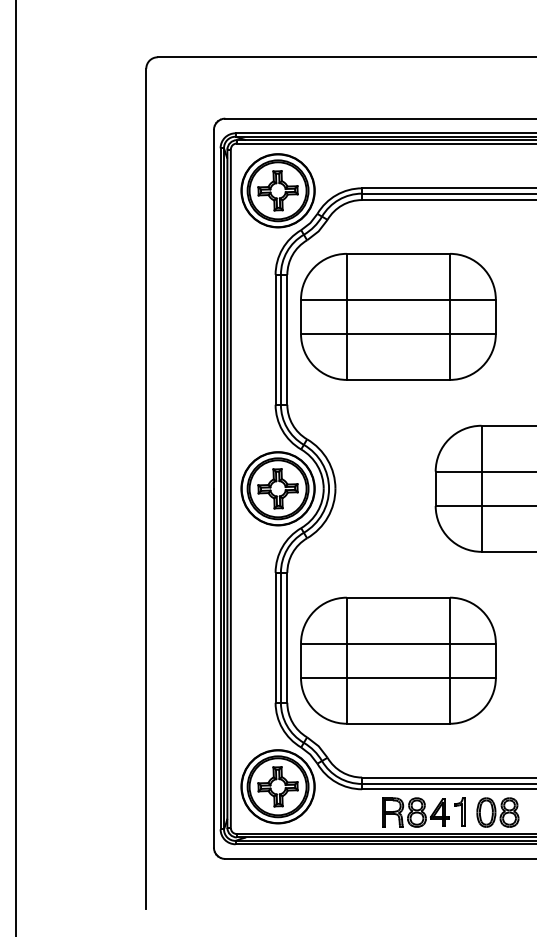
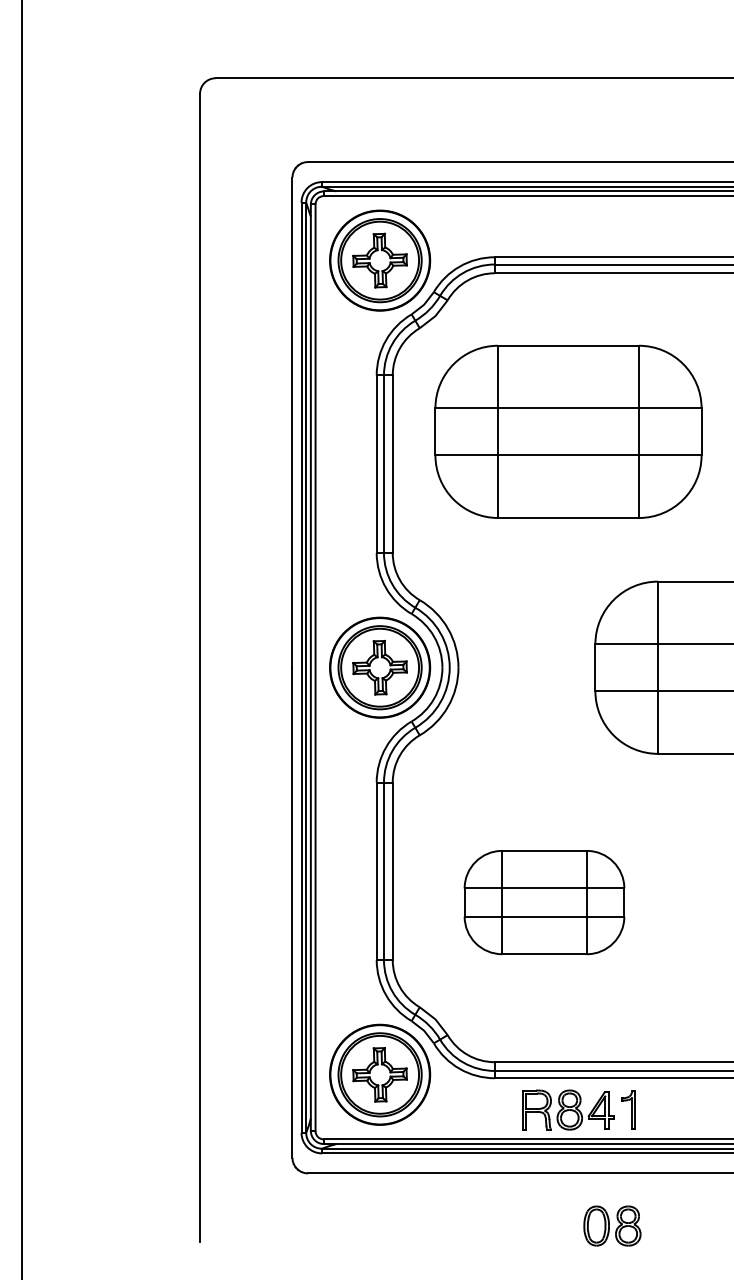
part: (398, 316) -> (568, 431), moved
part: (398, 660) -> (544, 902), size x0.6
part: (497, 812) -> (612, 1225), moved

